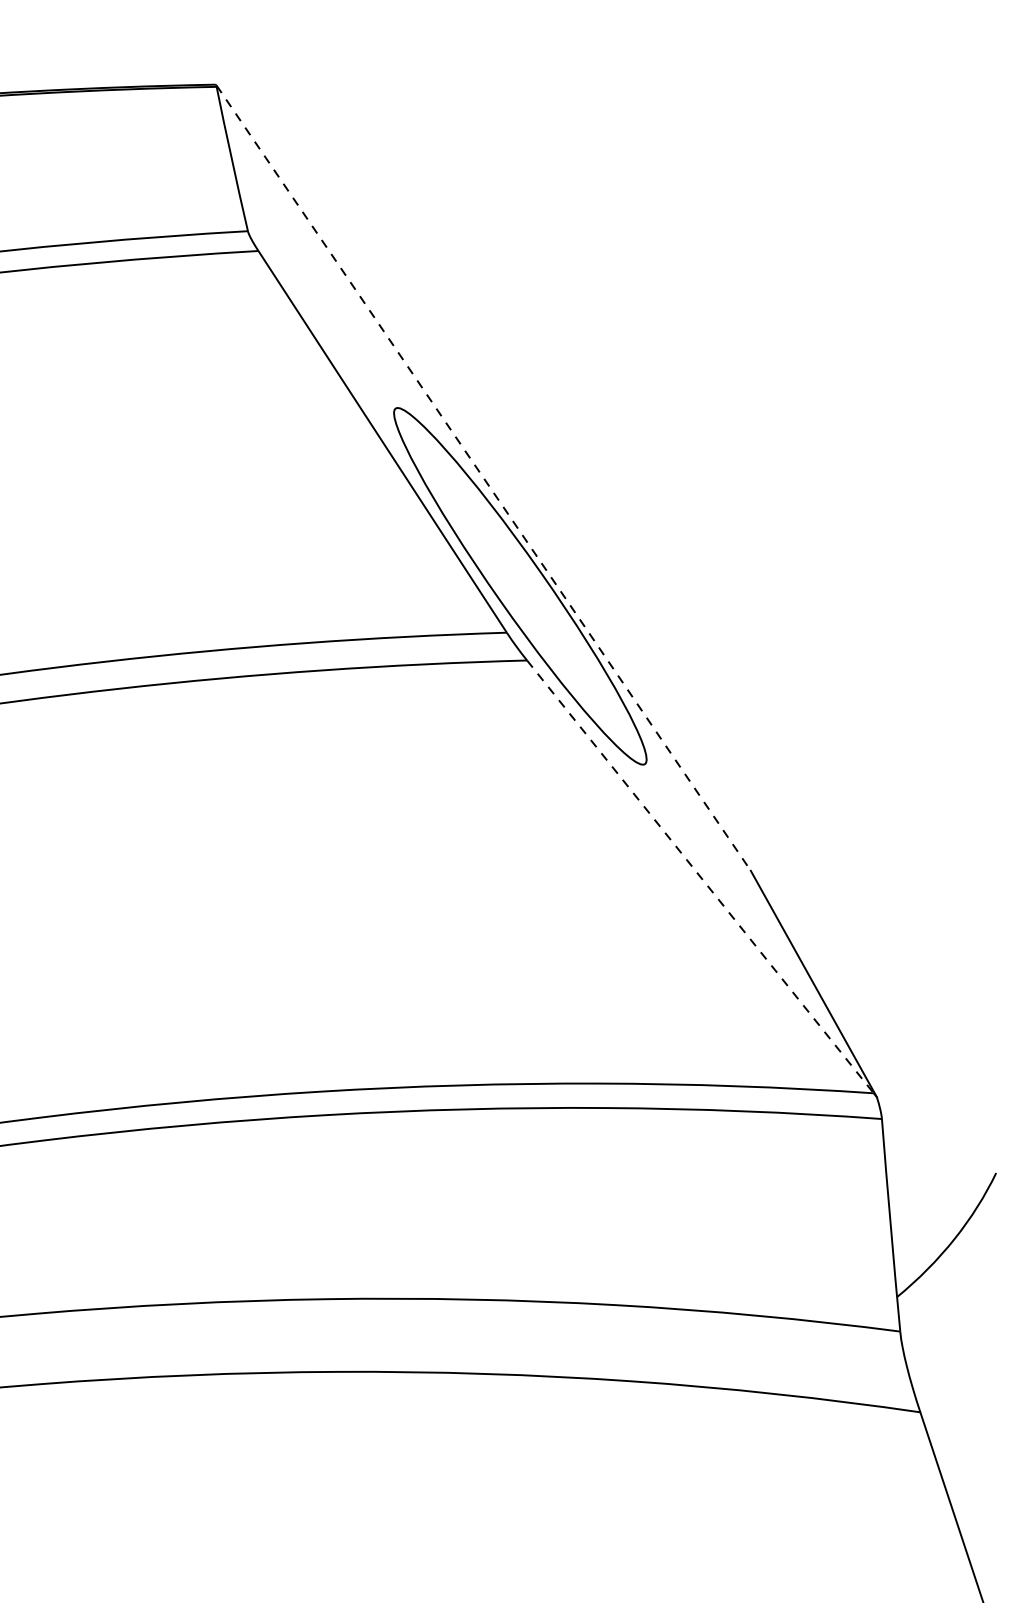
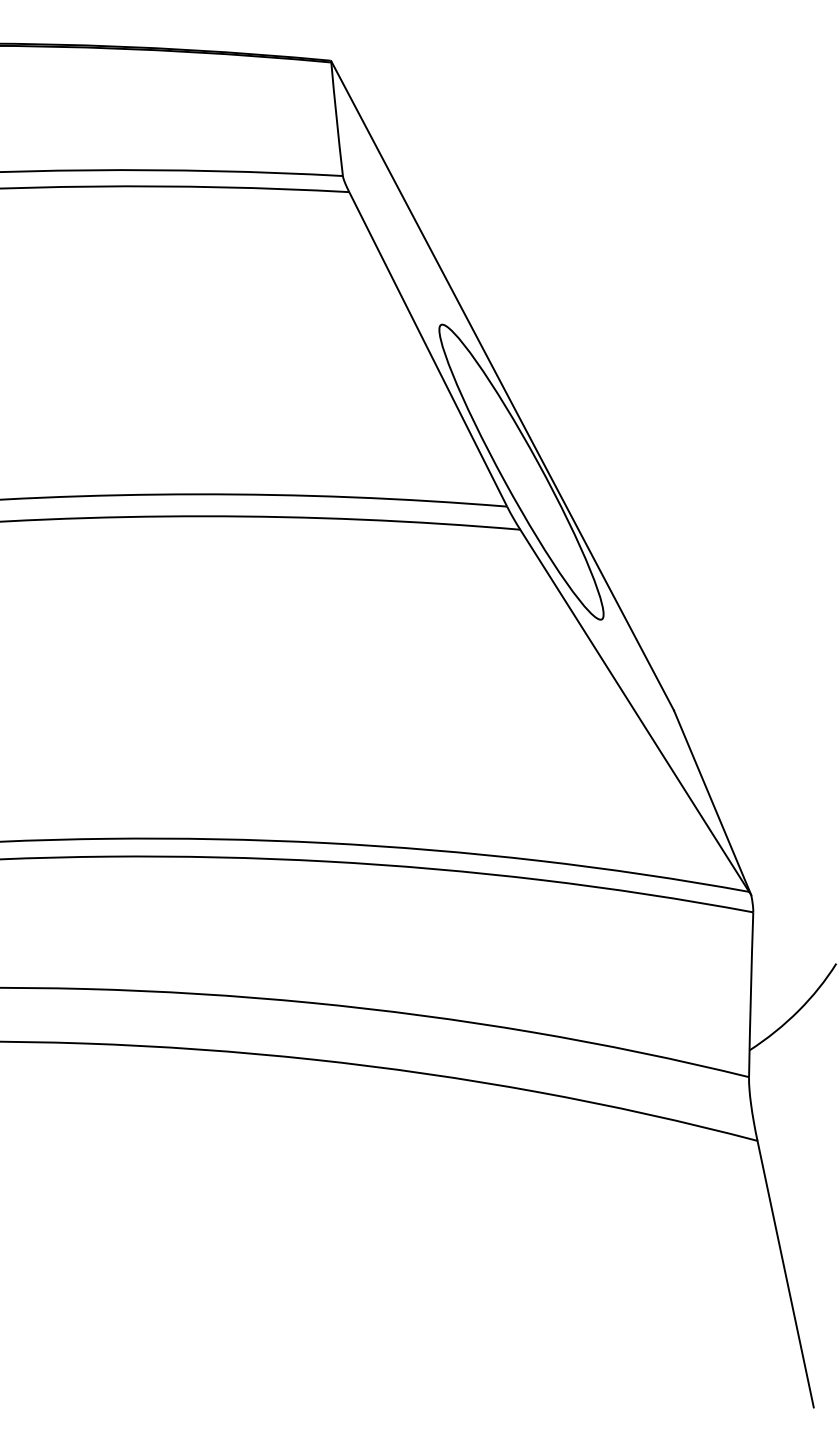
line: (483, 477) -> (502, 385), dashed -> solid
line: (701, 877) -> (635, 711), dashed -> solid

